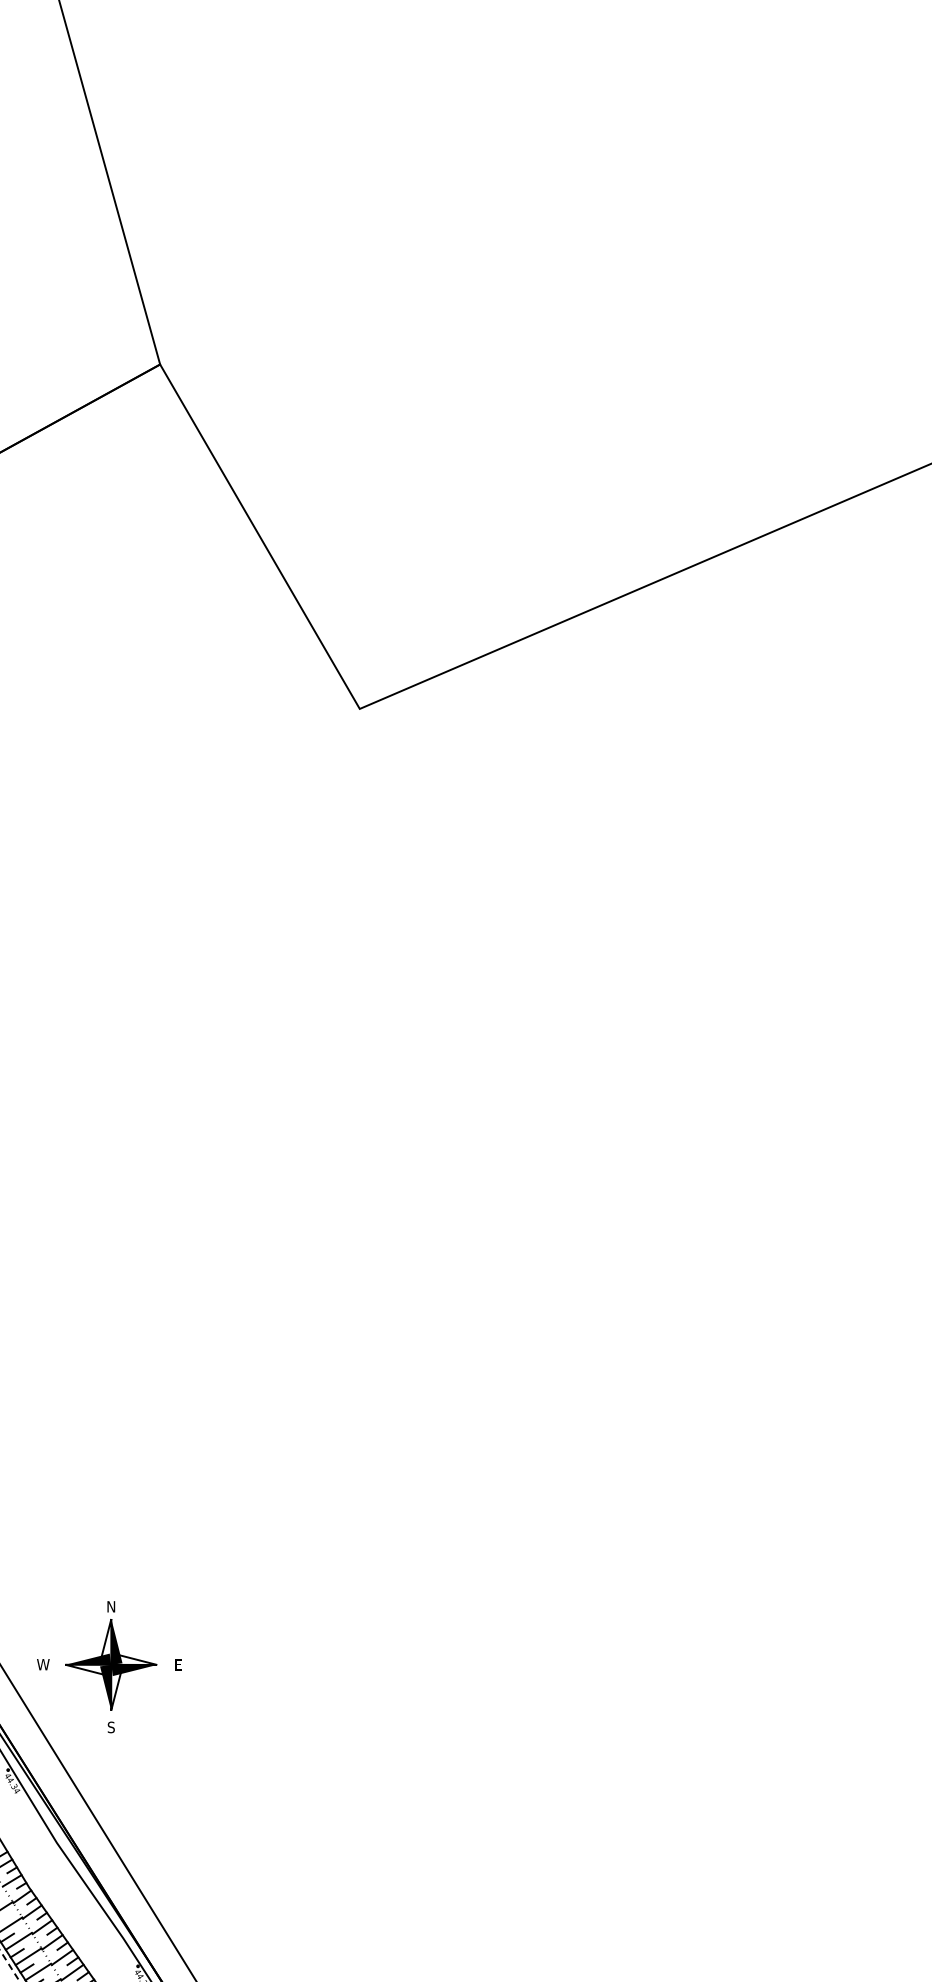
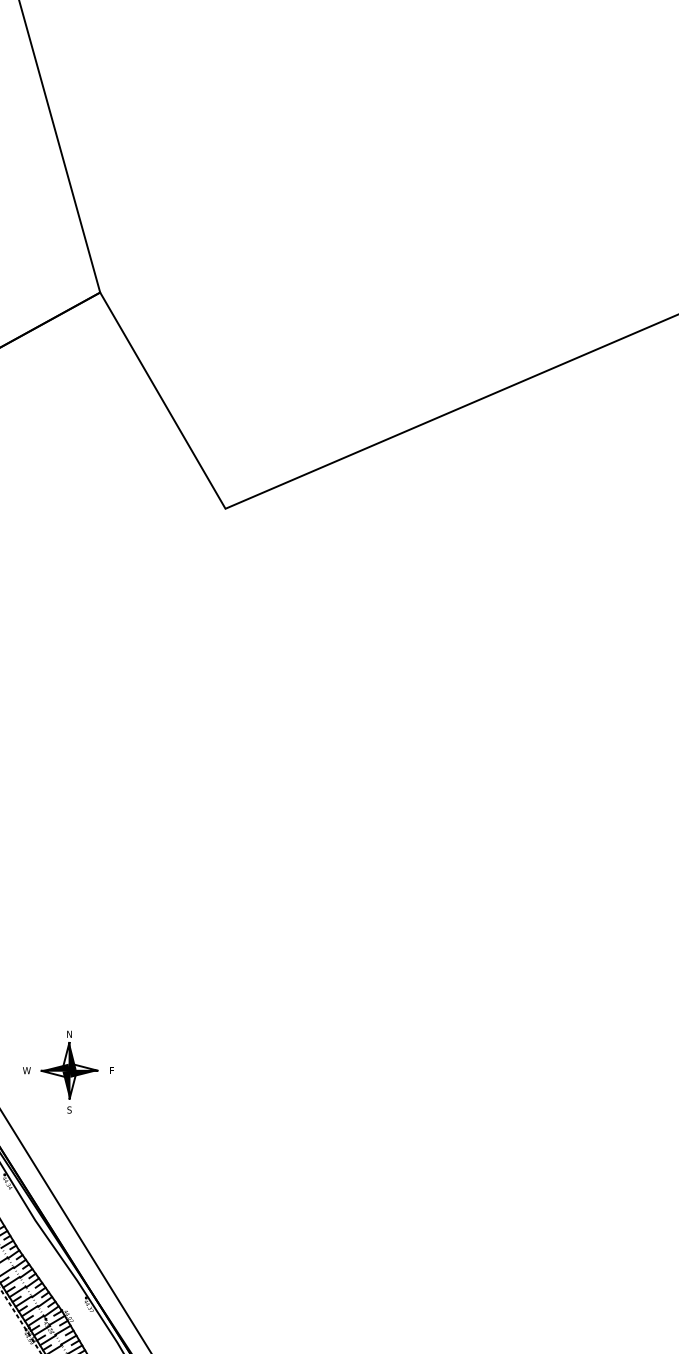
part: (109, 1666) -> (68, 1071), moved

